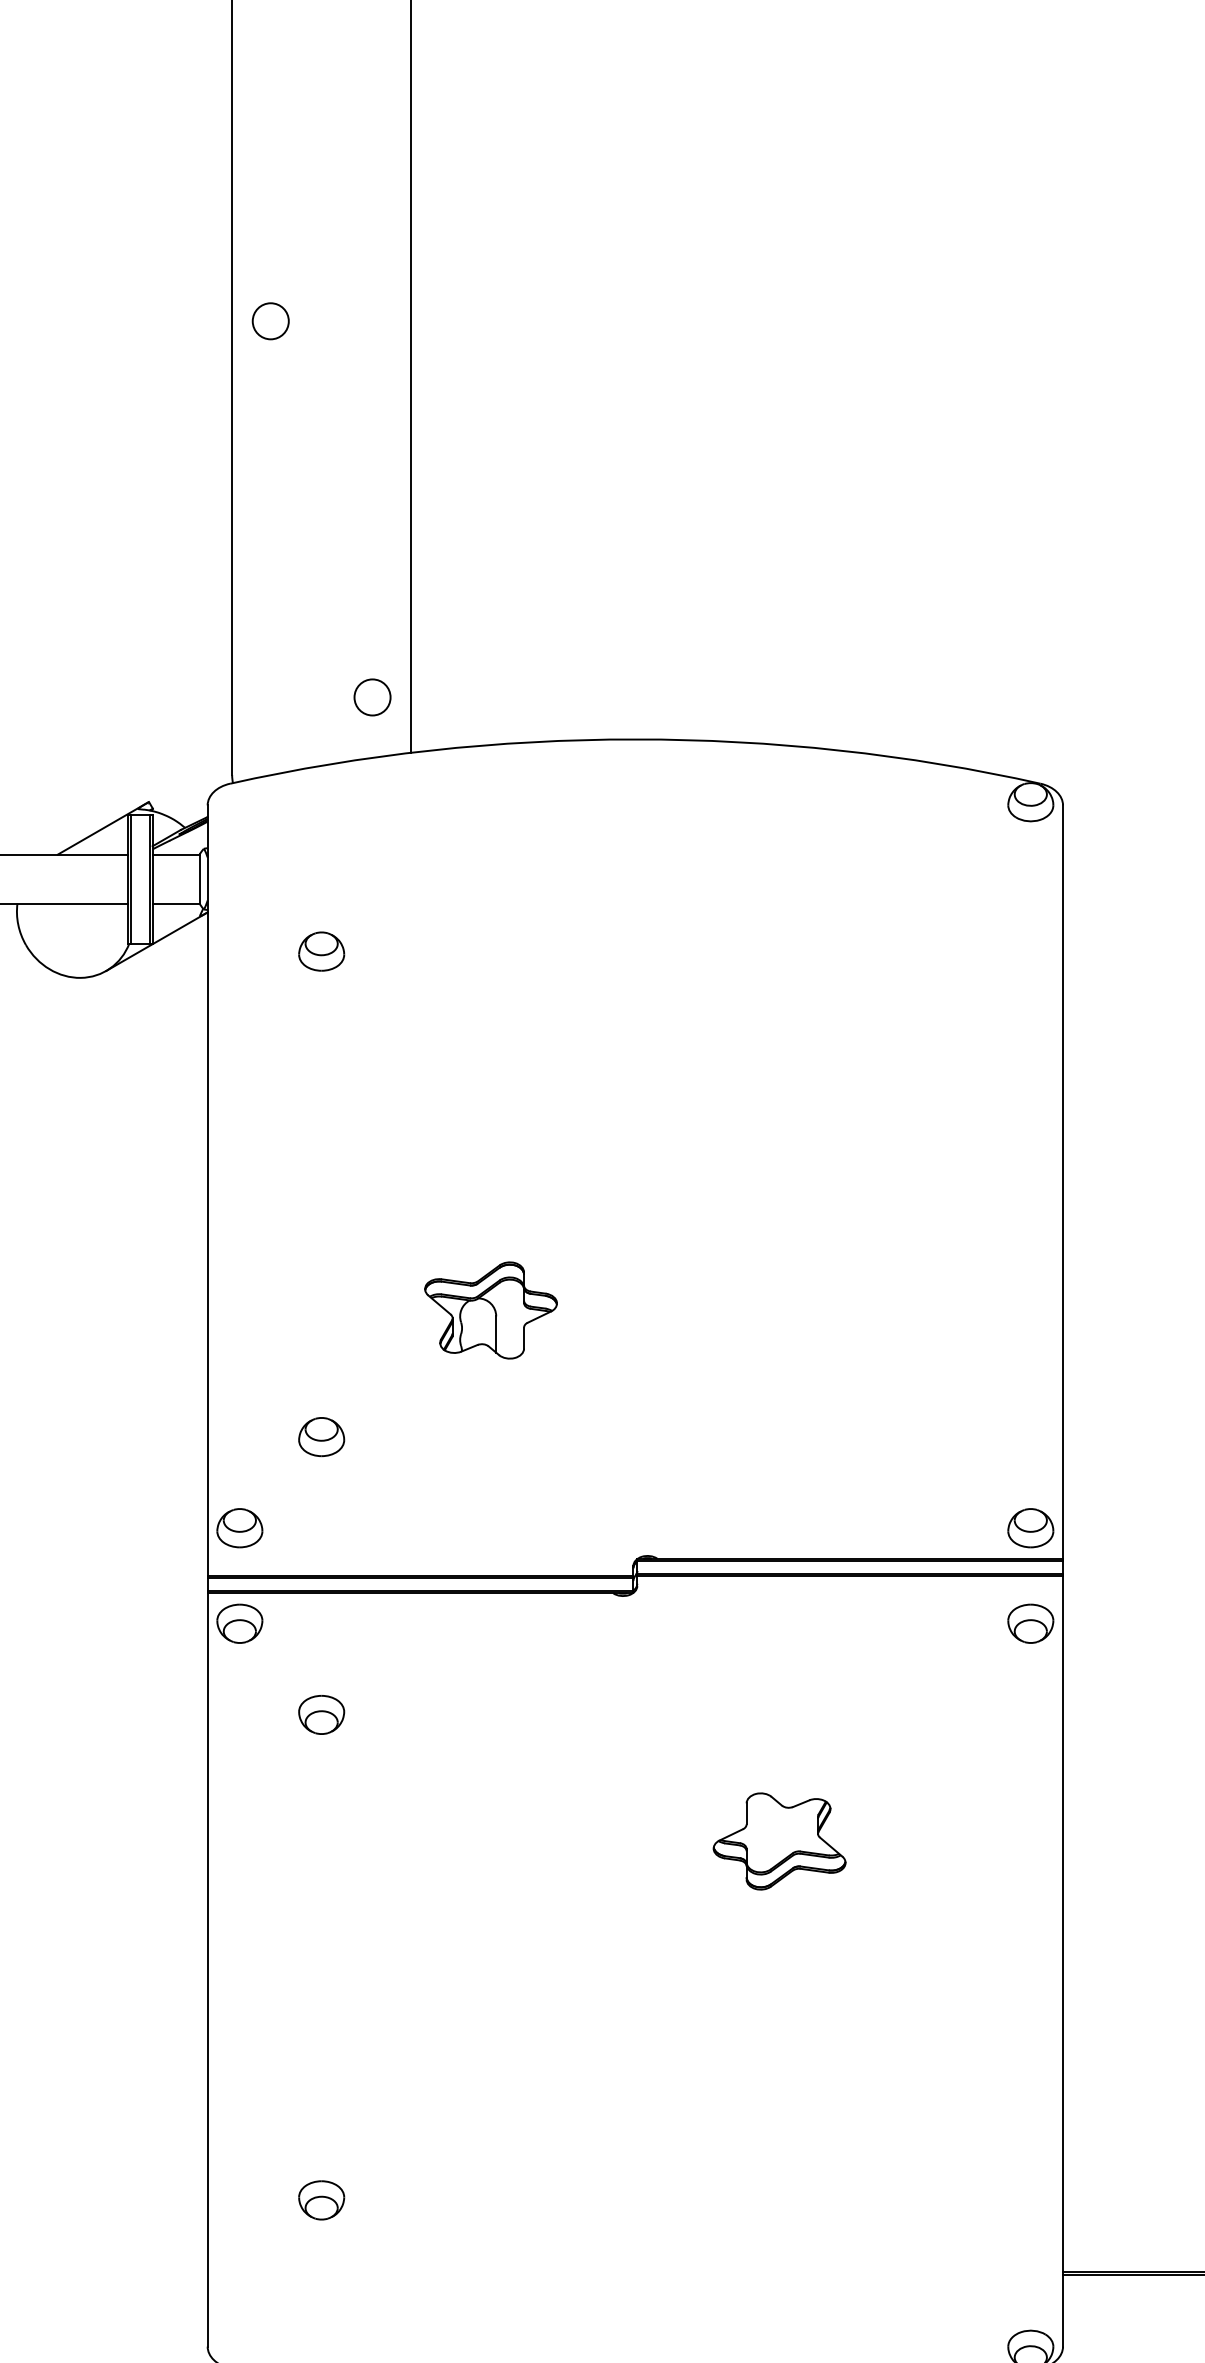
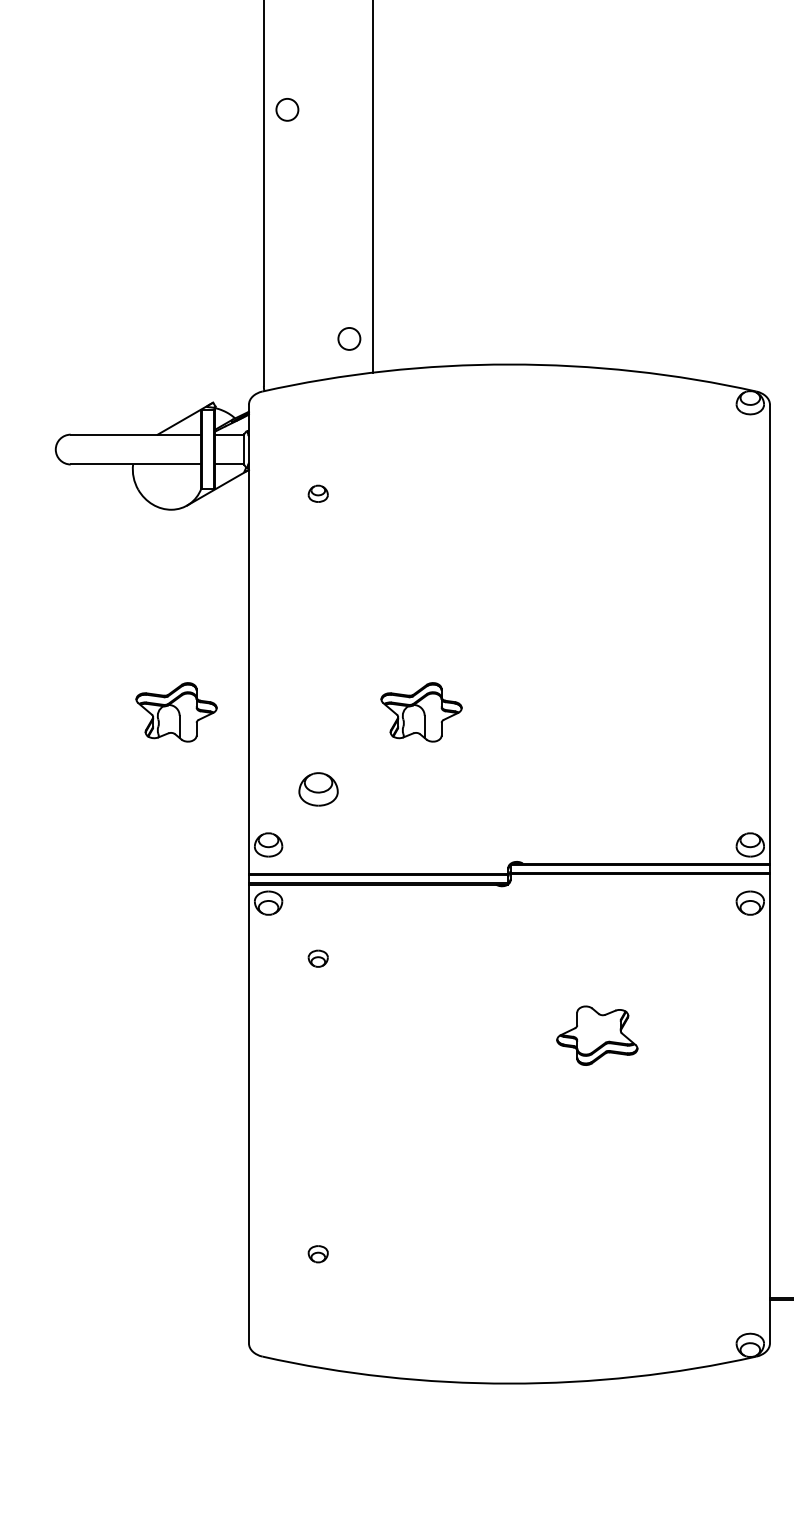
part: (320, 951) -> (317, 493), size x0.7
part: (88, 1310) -> (176, 712), added
part: (320, 1437) -> (317, 789), size x1.4
part: (320, 1714) -> (317, 958), size x0.7
part: (320, 2198) -> (317, 1253), size x0.7

